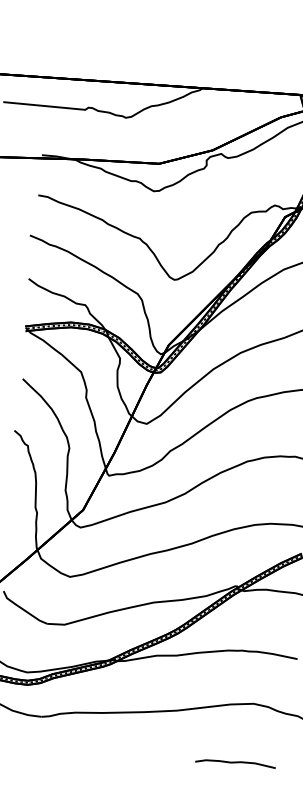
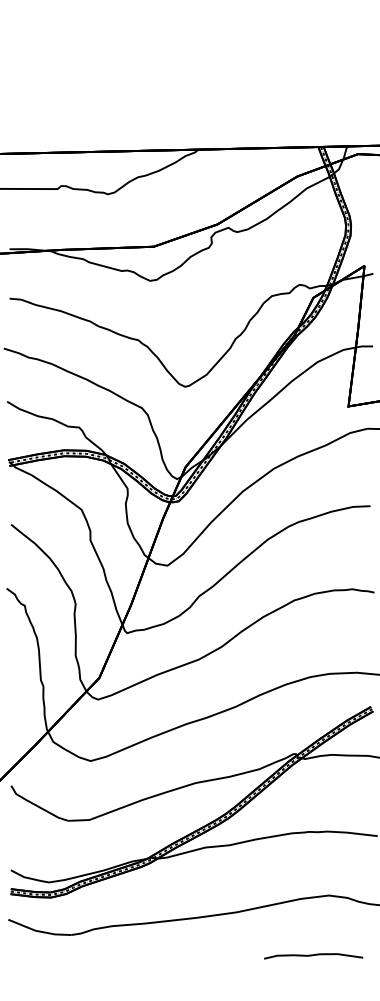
curve: (235, 762) -> (313, 955), moved

